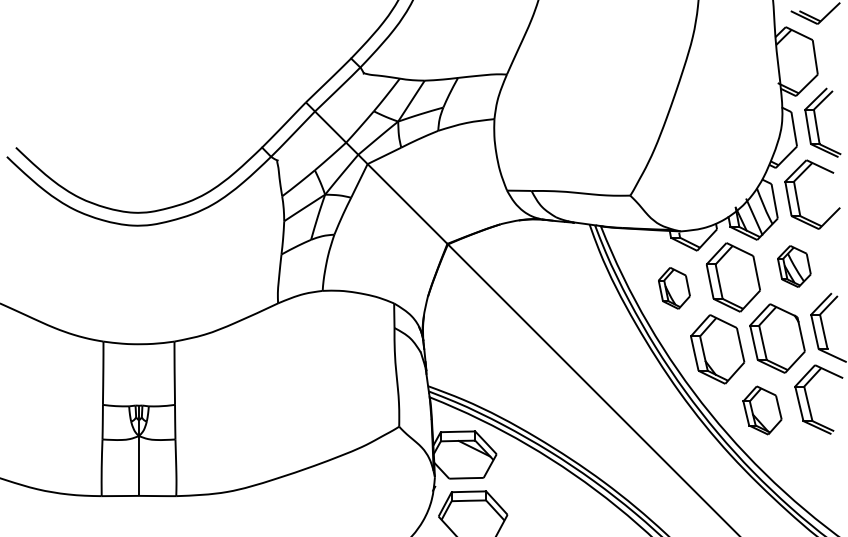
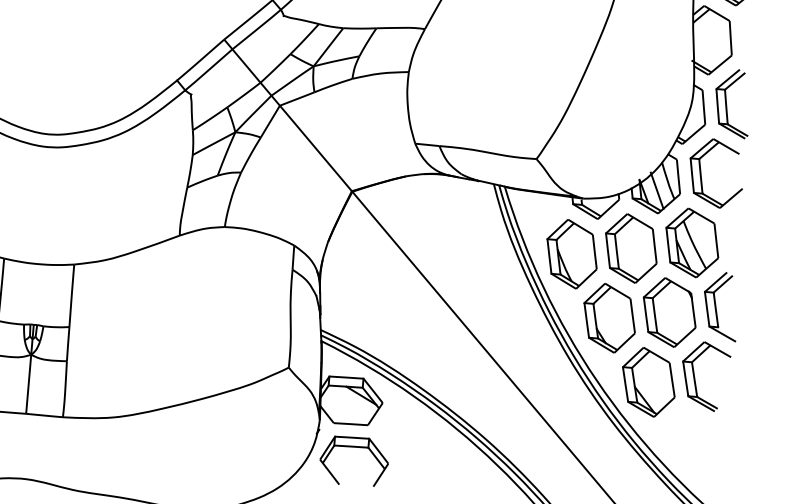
part: (794, 266) -> (692, 242), size x1.67
part: (674, 288) -> (572, 254), size x1.67
part: (762, 410) -> (648, 382), size x1.43

